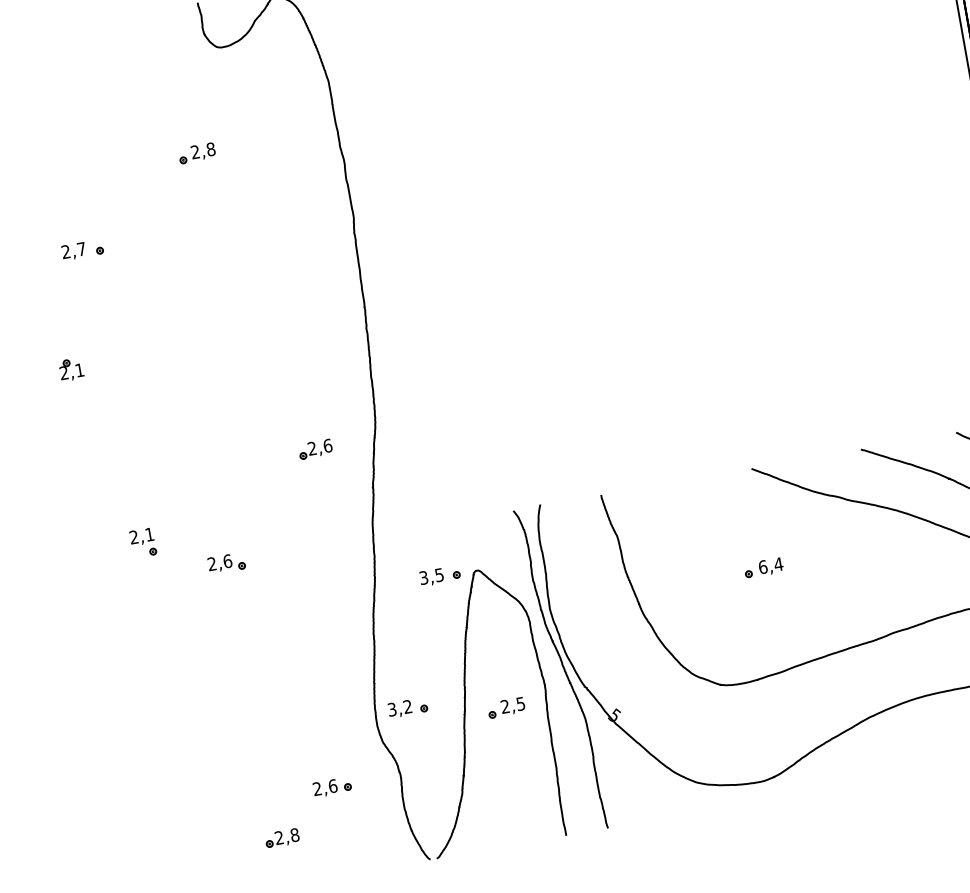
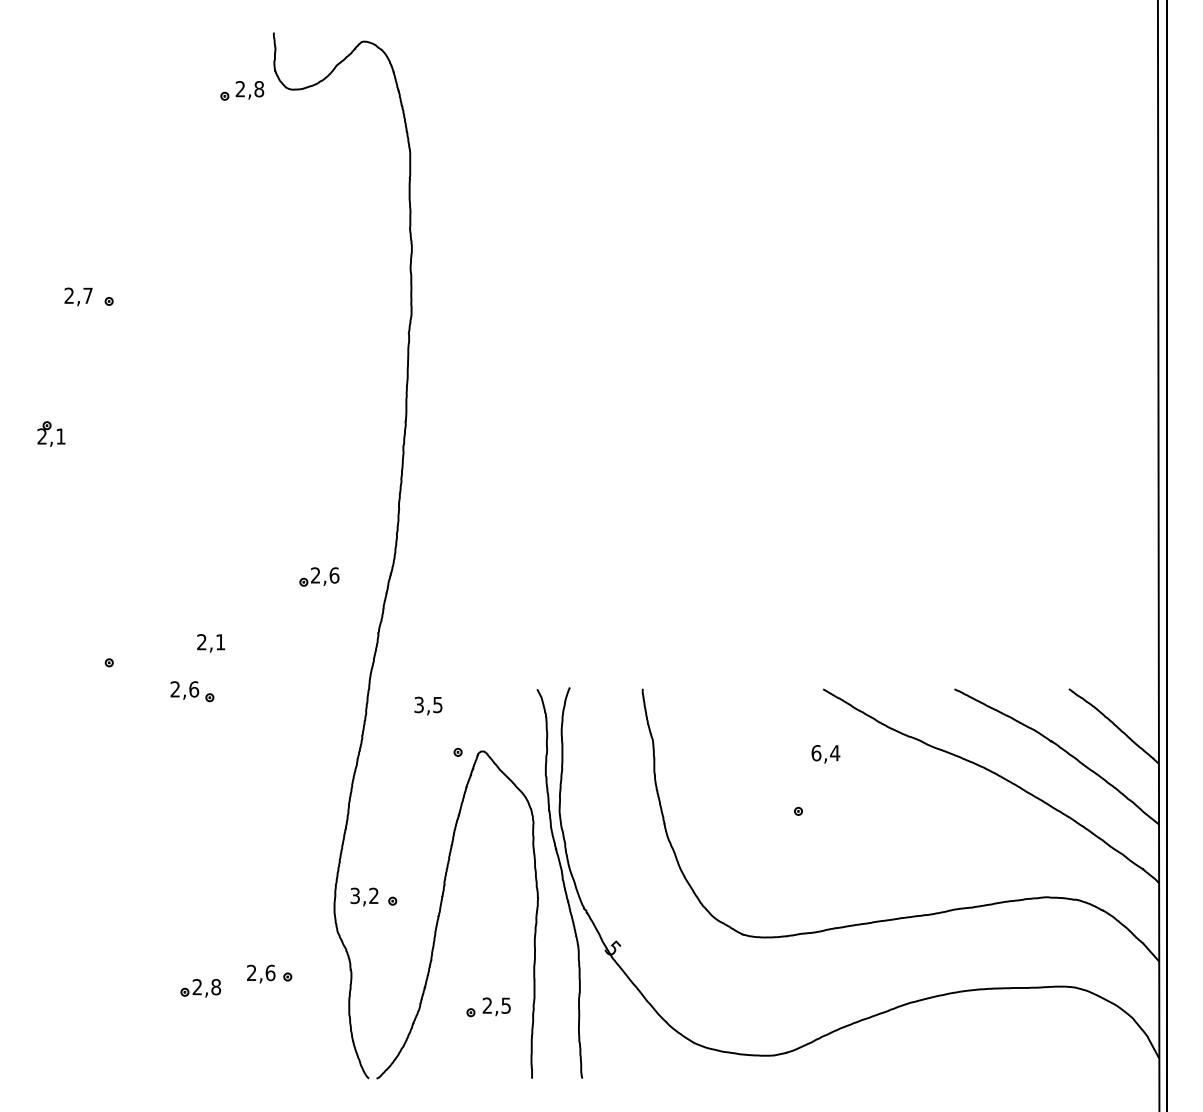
part: (197, 152) -> (242, 90), moved
text: (142, 536) -> (211, 643), moved
text: (770, 566) -> (825, 754), moved
text: (431, 576) -> (428, 705), moved
part: (506, 708) -> (488, 1007), moved
part: (282, 838) -> (200, 988), moved

